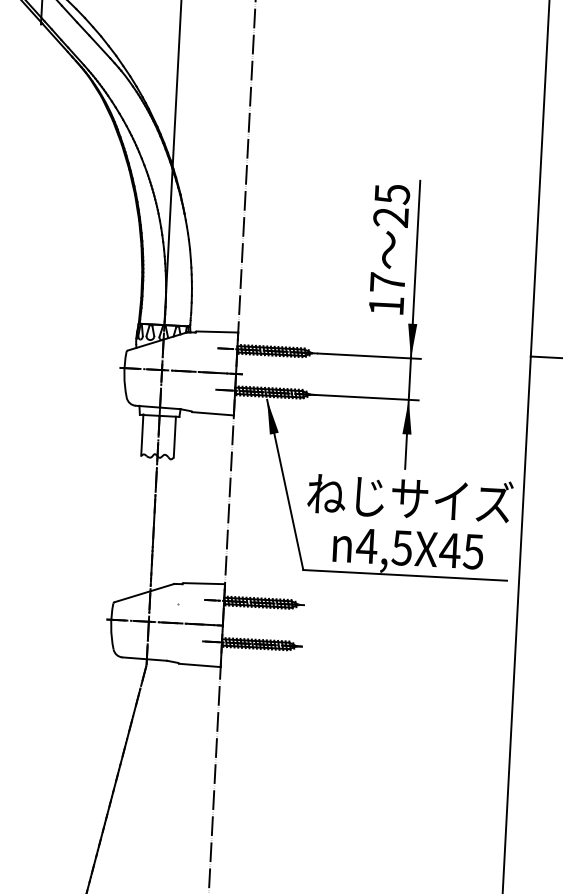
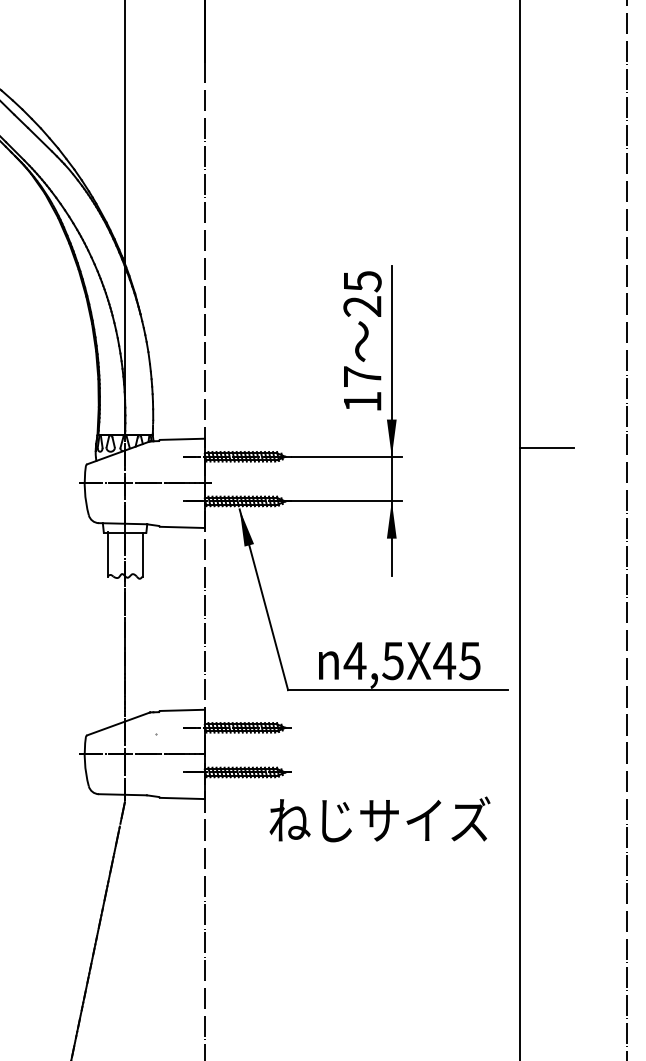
text: (409, 497) -> (379, 819), moved

